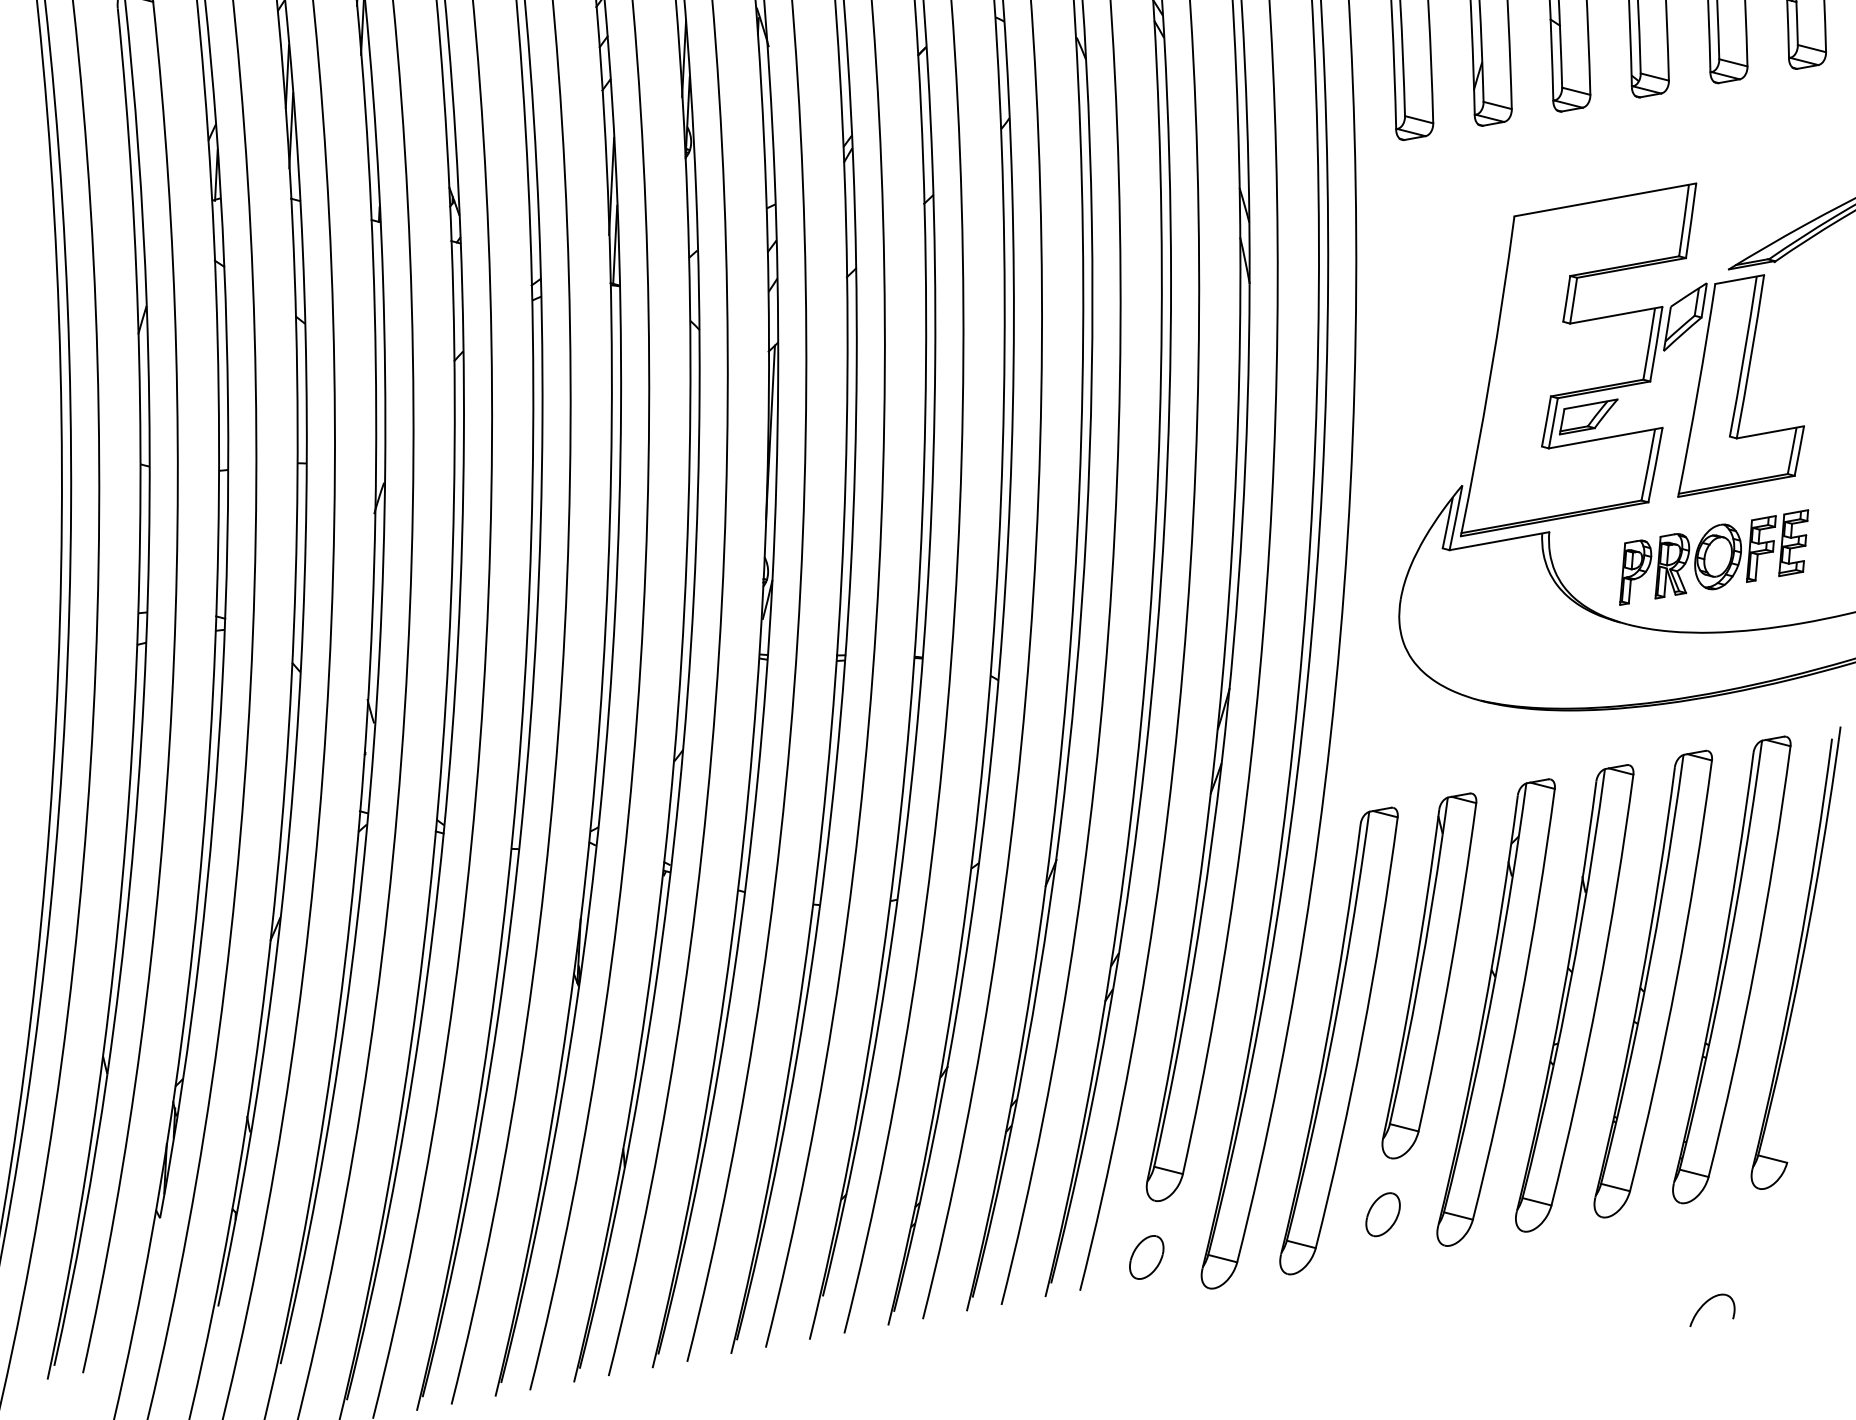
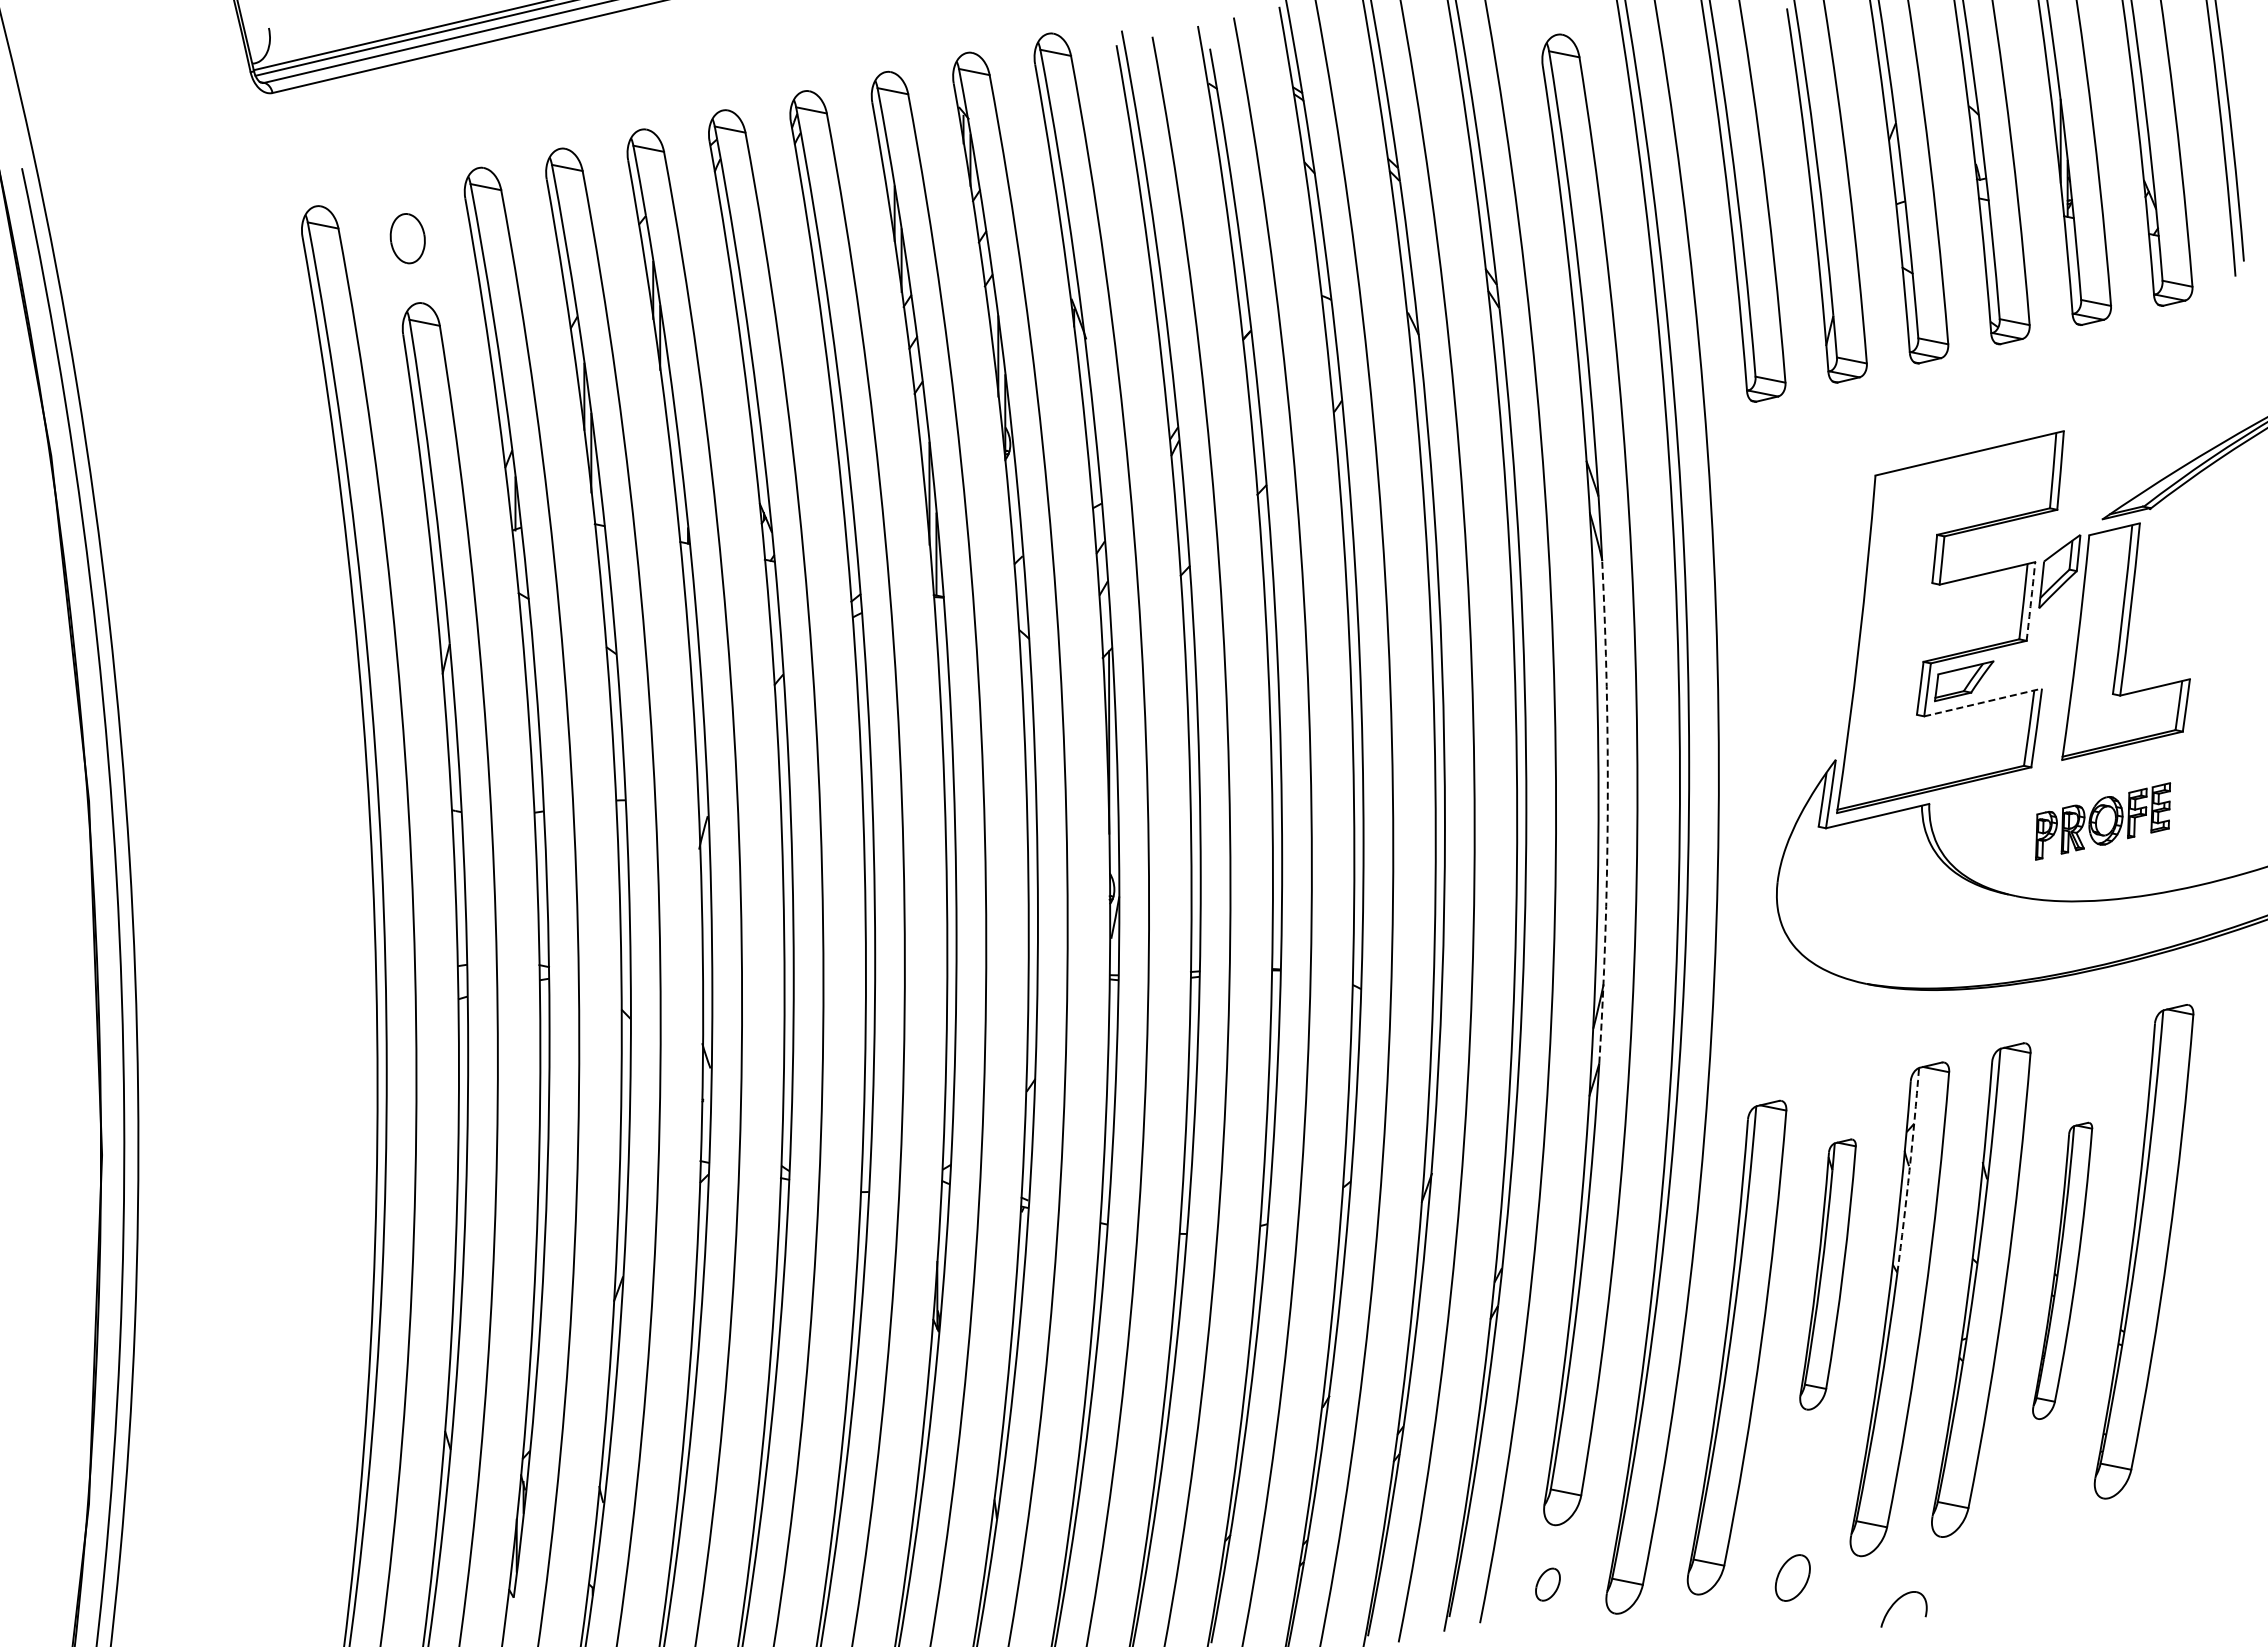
arc: (1656, 344) -> (2031, 601), solid -> dashed
line: (1606, 438) -> (1983, 702), solid -> dashed
arc: (1242, 524) -> (1607, 812), solid -> dashed
part: (1713, 557) -> (2102, 821), size x0.7
arc: (1512, 880) -> (1909, 1170), solid -> dashed
part: (1795, 957) -> (2210, 1235), removed
part: (1428, 975) -> (1827, 1274), size x0.7
part: (1653, 983) -> (2062, 1270), size x0.6
part: (1382, 1214) -> (1792, 1577), moved
part: (1146, 1257) -> (1547, 1584), size x0.7
part: (1706, 1303) -> (1896, 1602), moved

